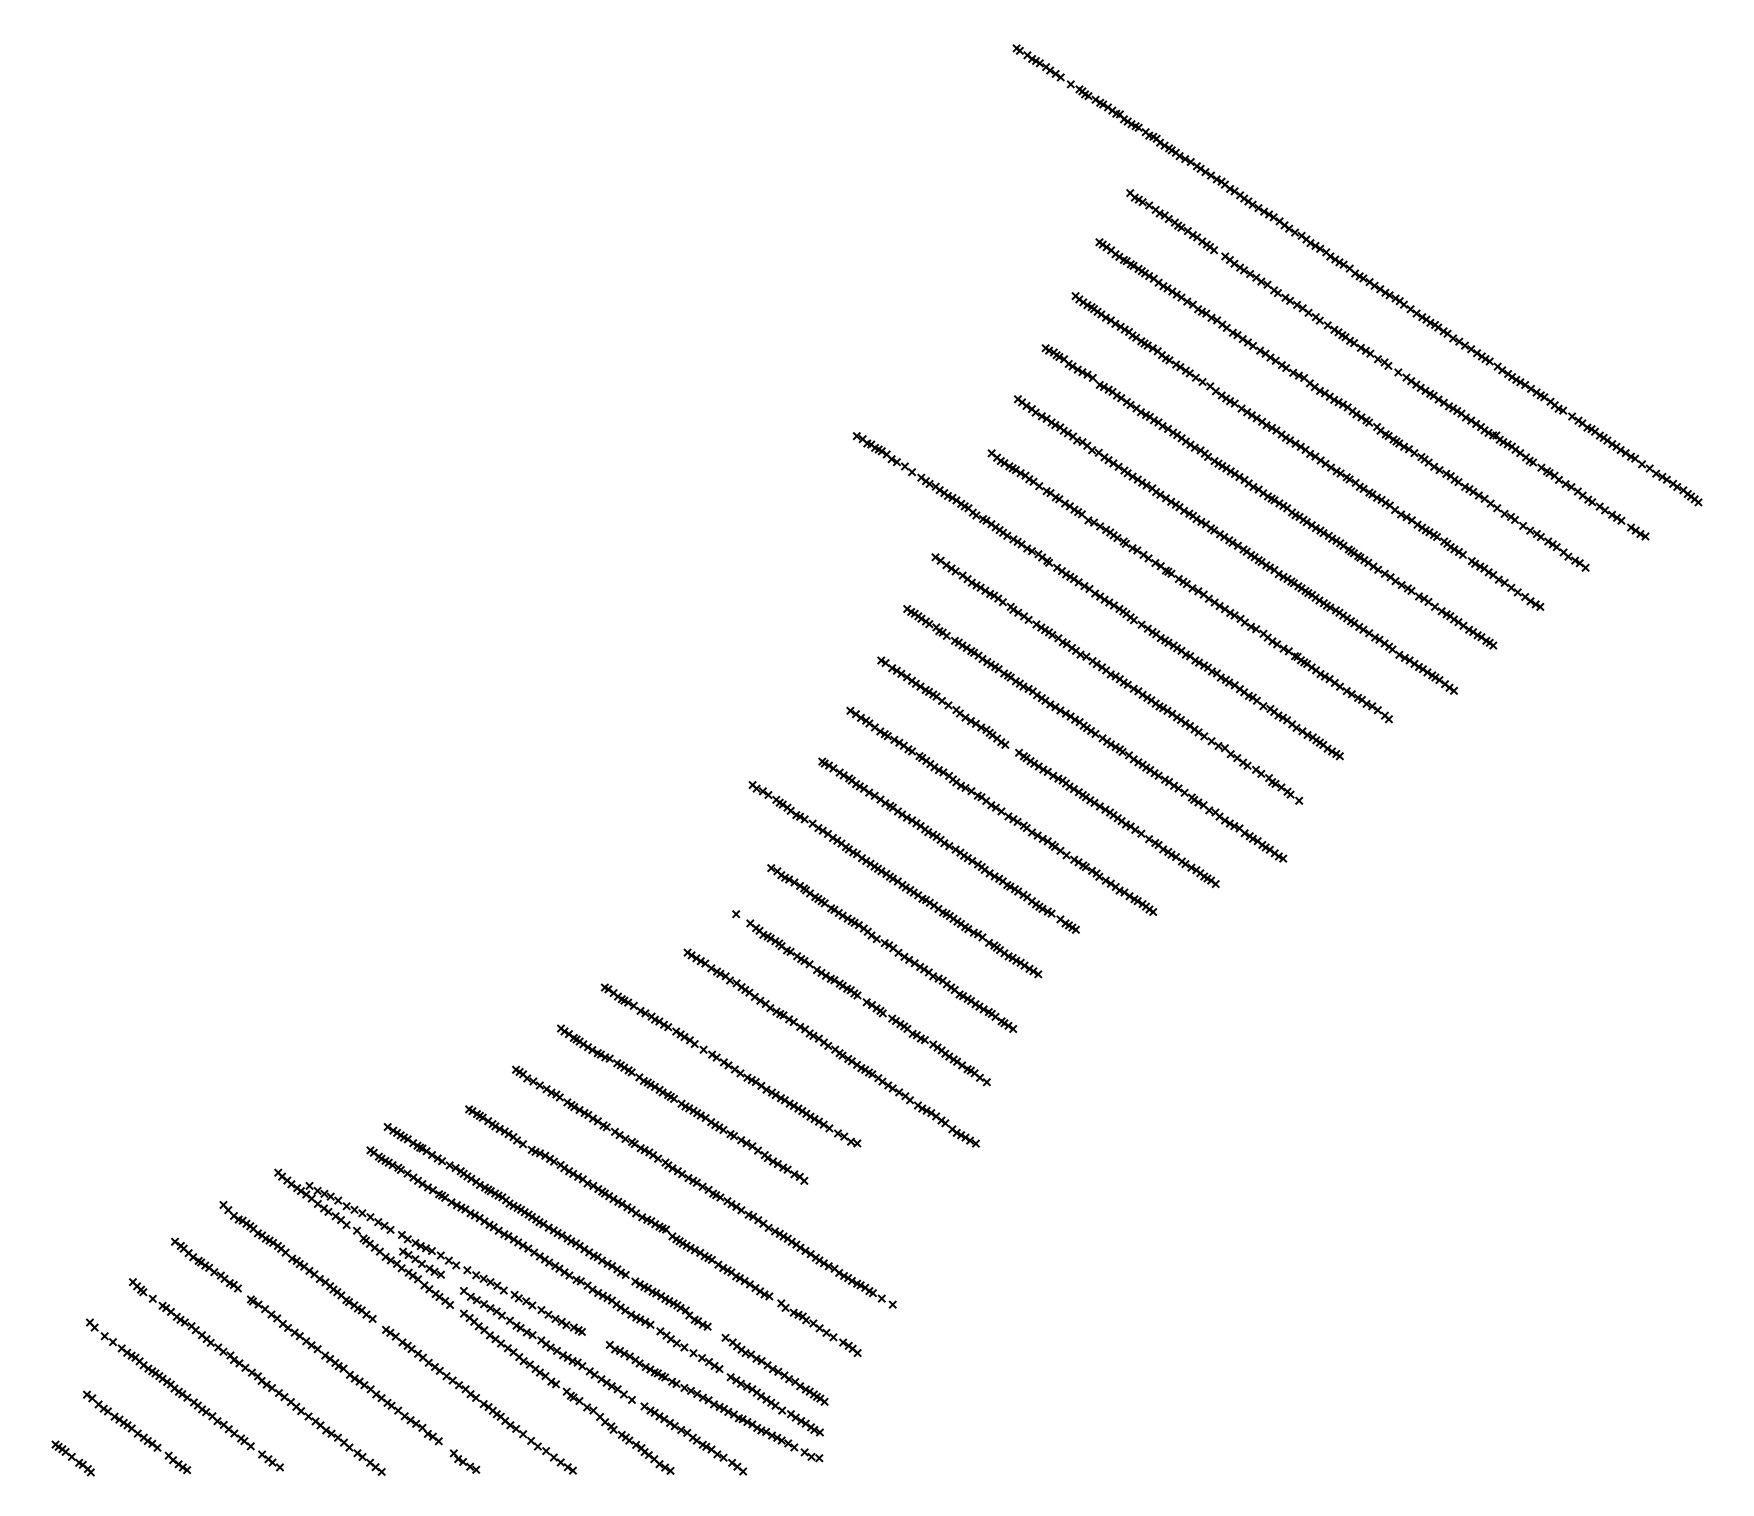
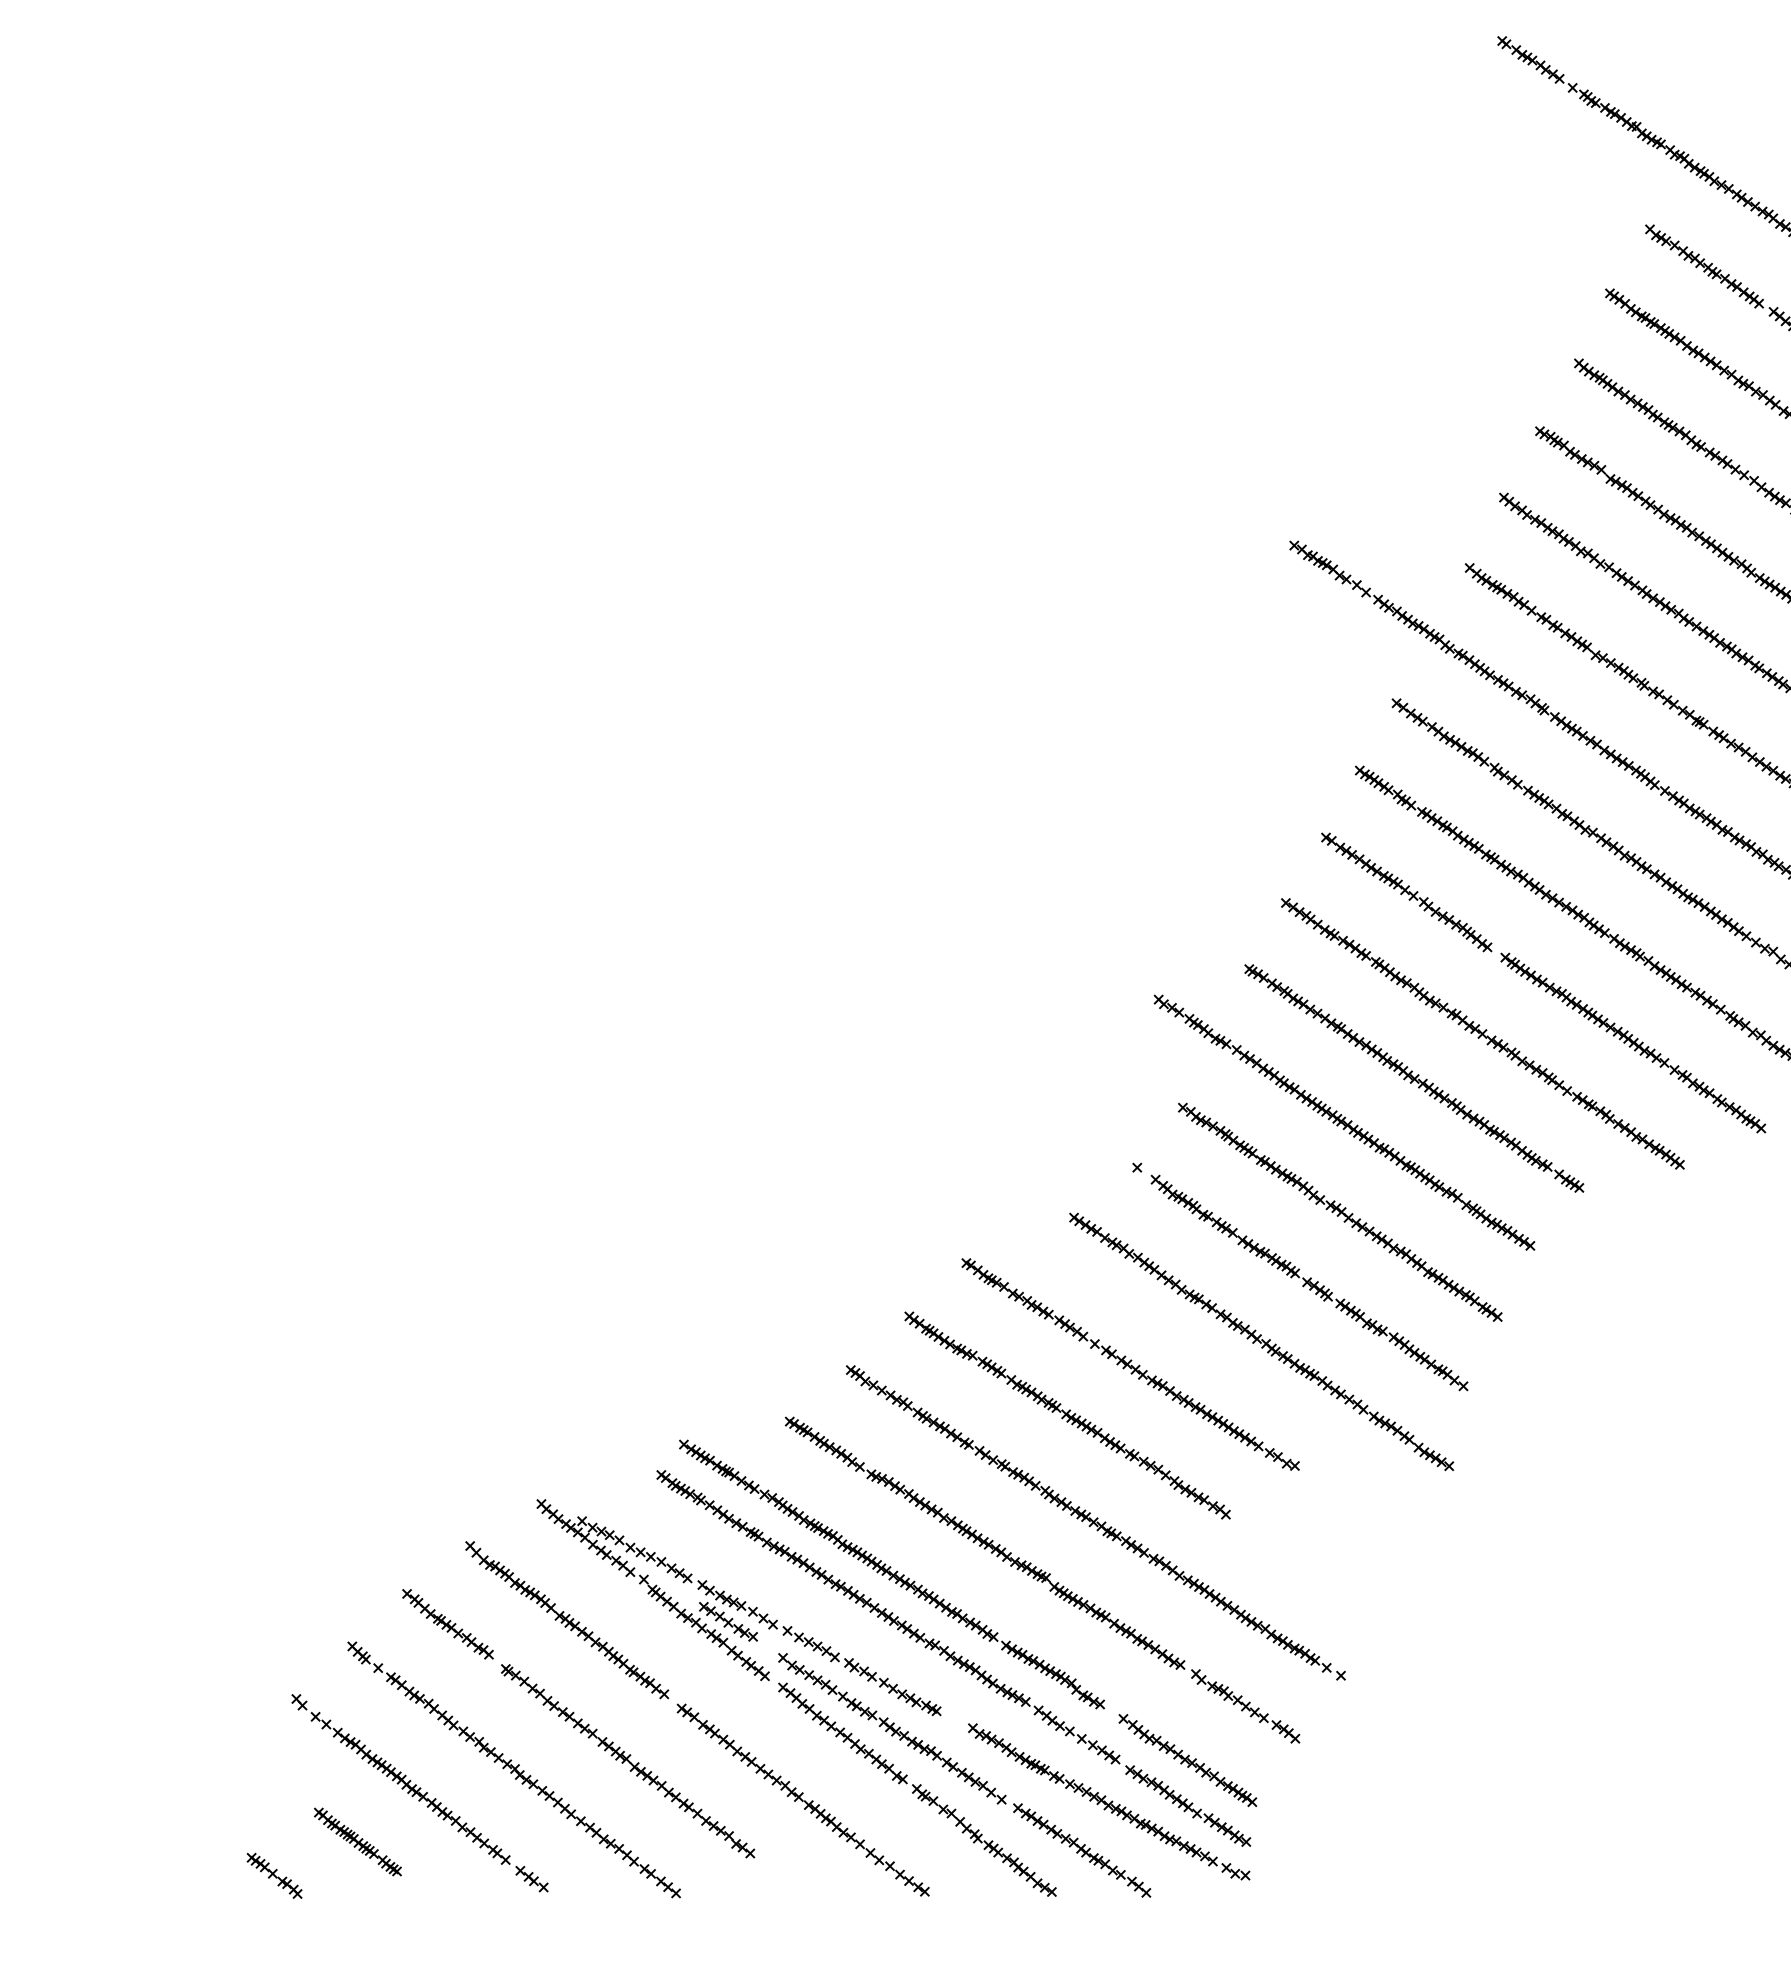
part: (137, 1432) -> (358, 1842), size x0.6
part: (464, 1461) -> (783, 1879), removed

